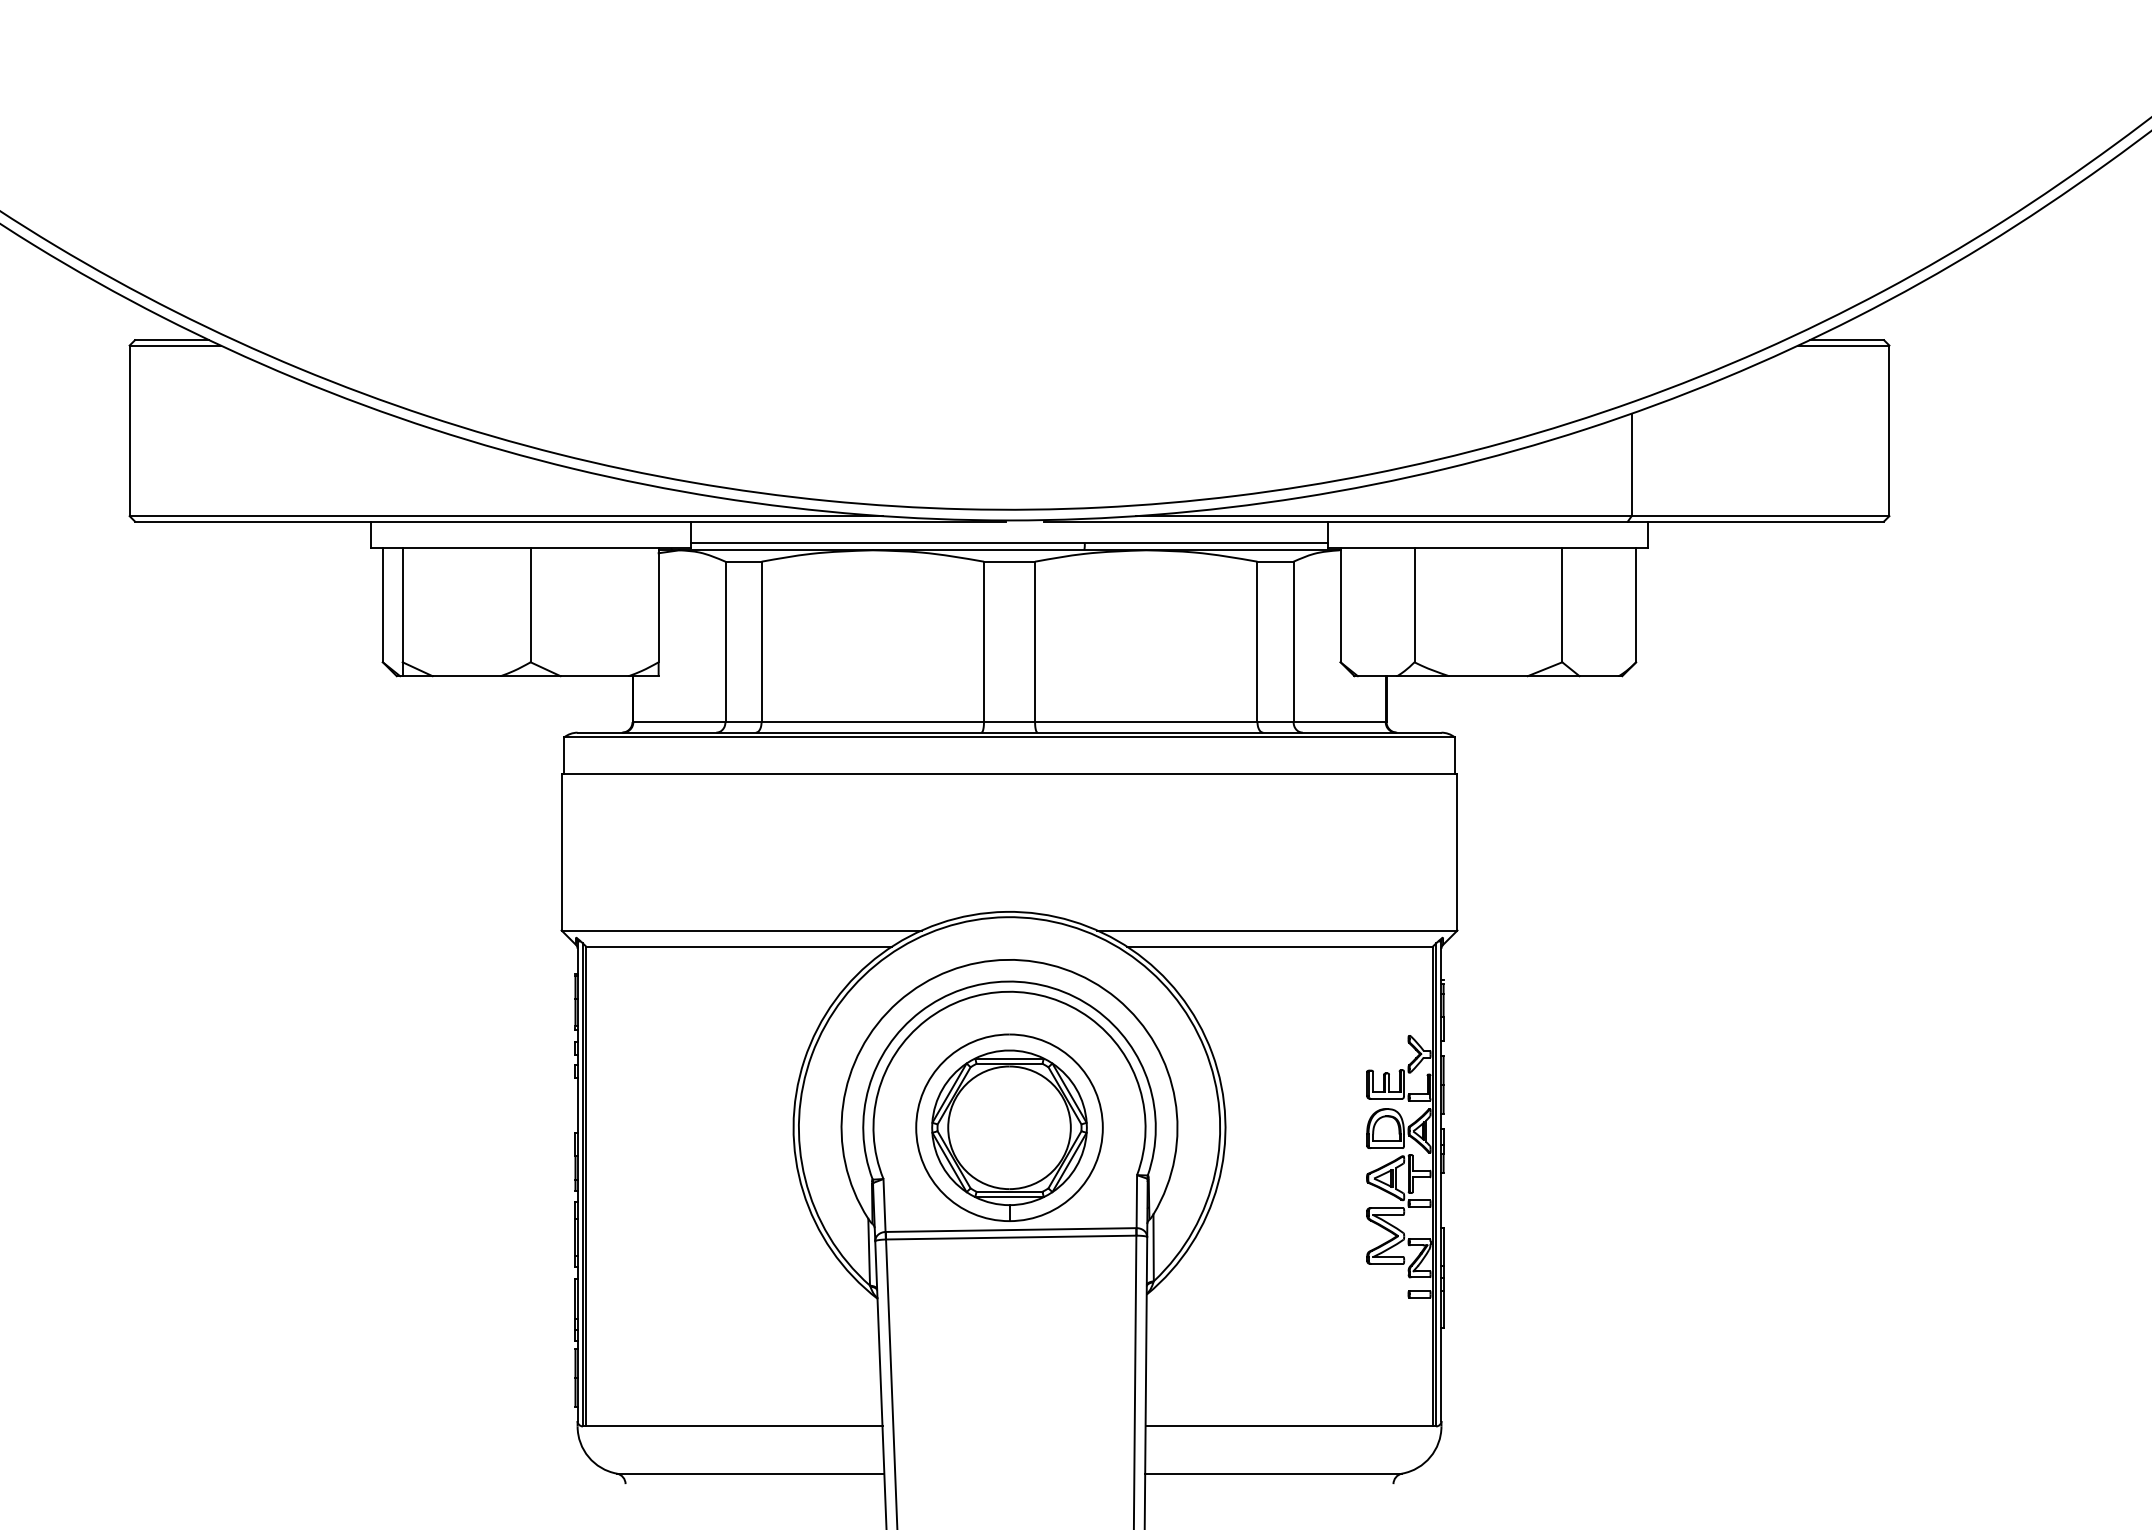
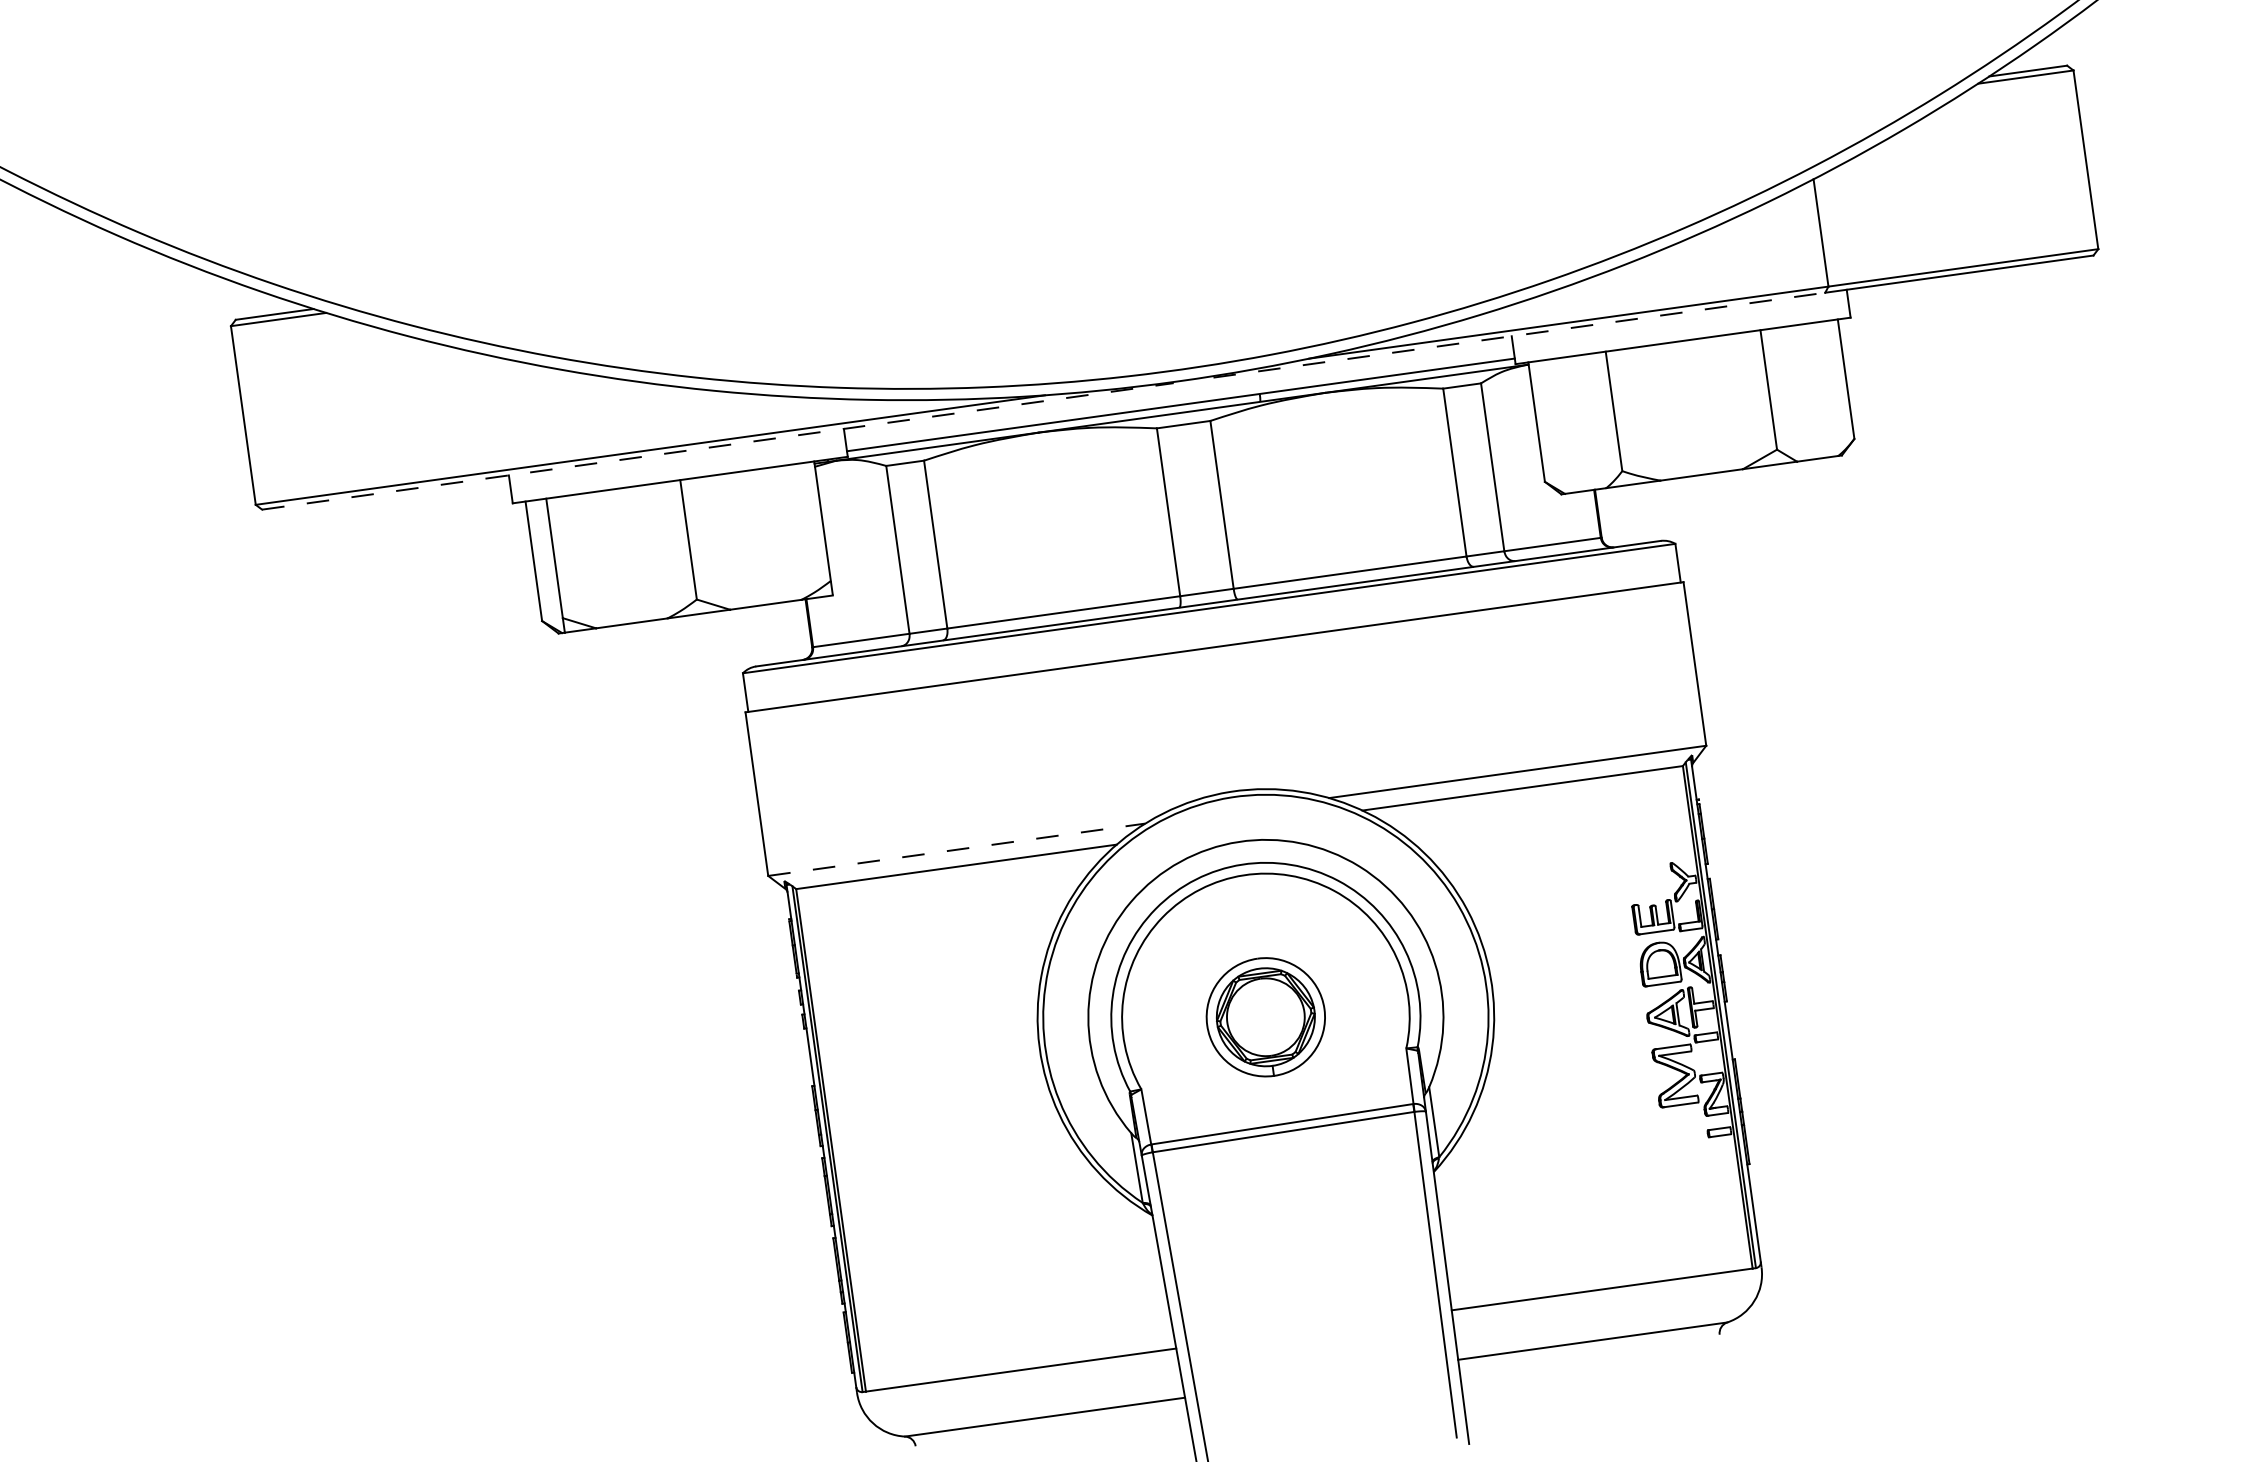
line: (570, 521) -> (718, 446), solid -> dashed
line: (1336, 521) -> (1520, 335), solid -> dashed
line: (742, 930) -> (957, 849), solid -> dashed
part: (1009, 1127) -> (1265, 1017), size x0.6

